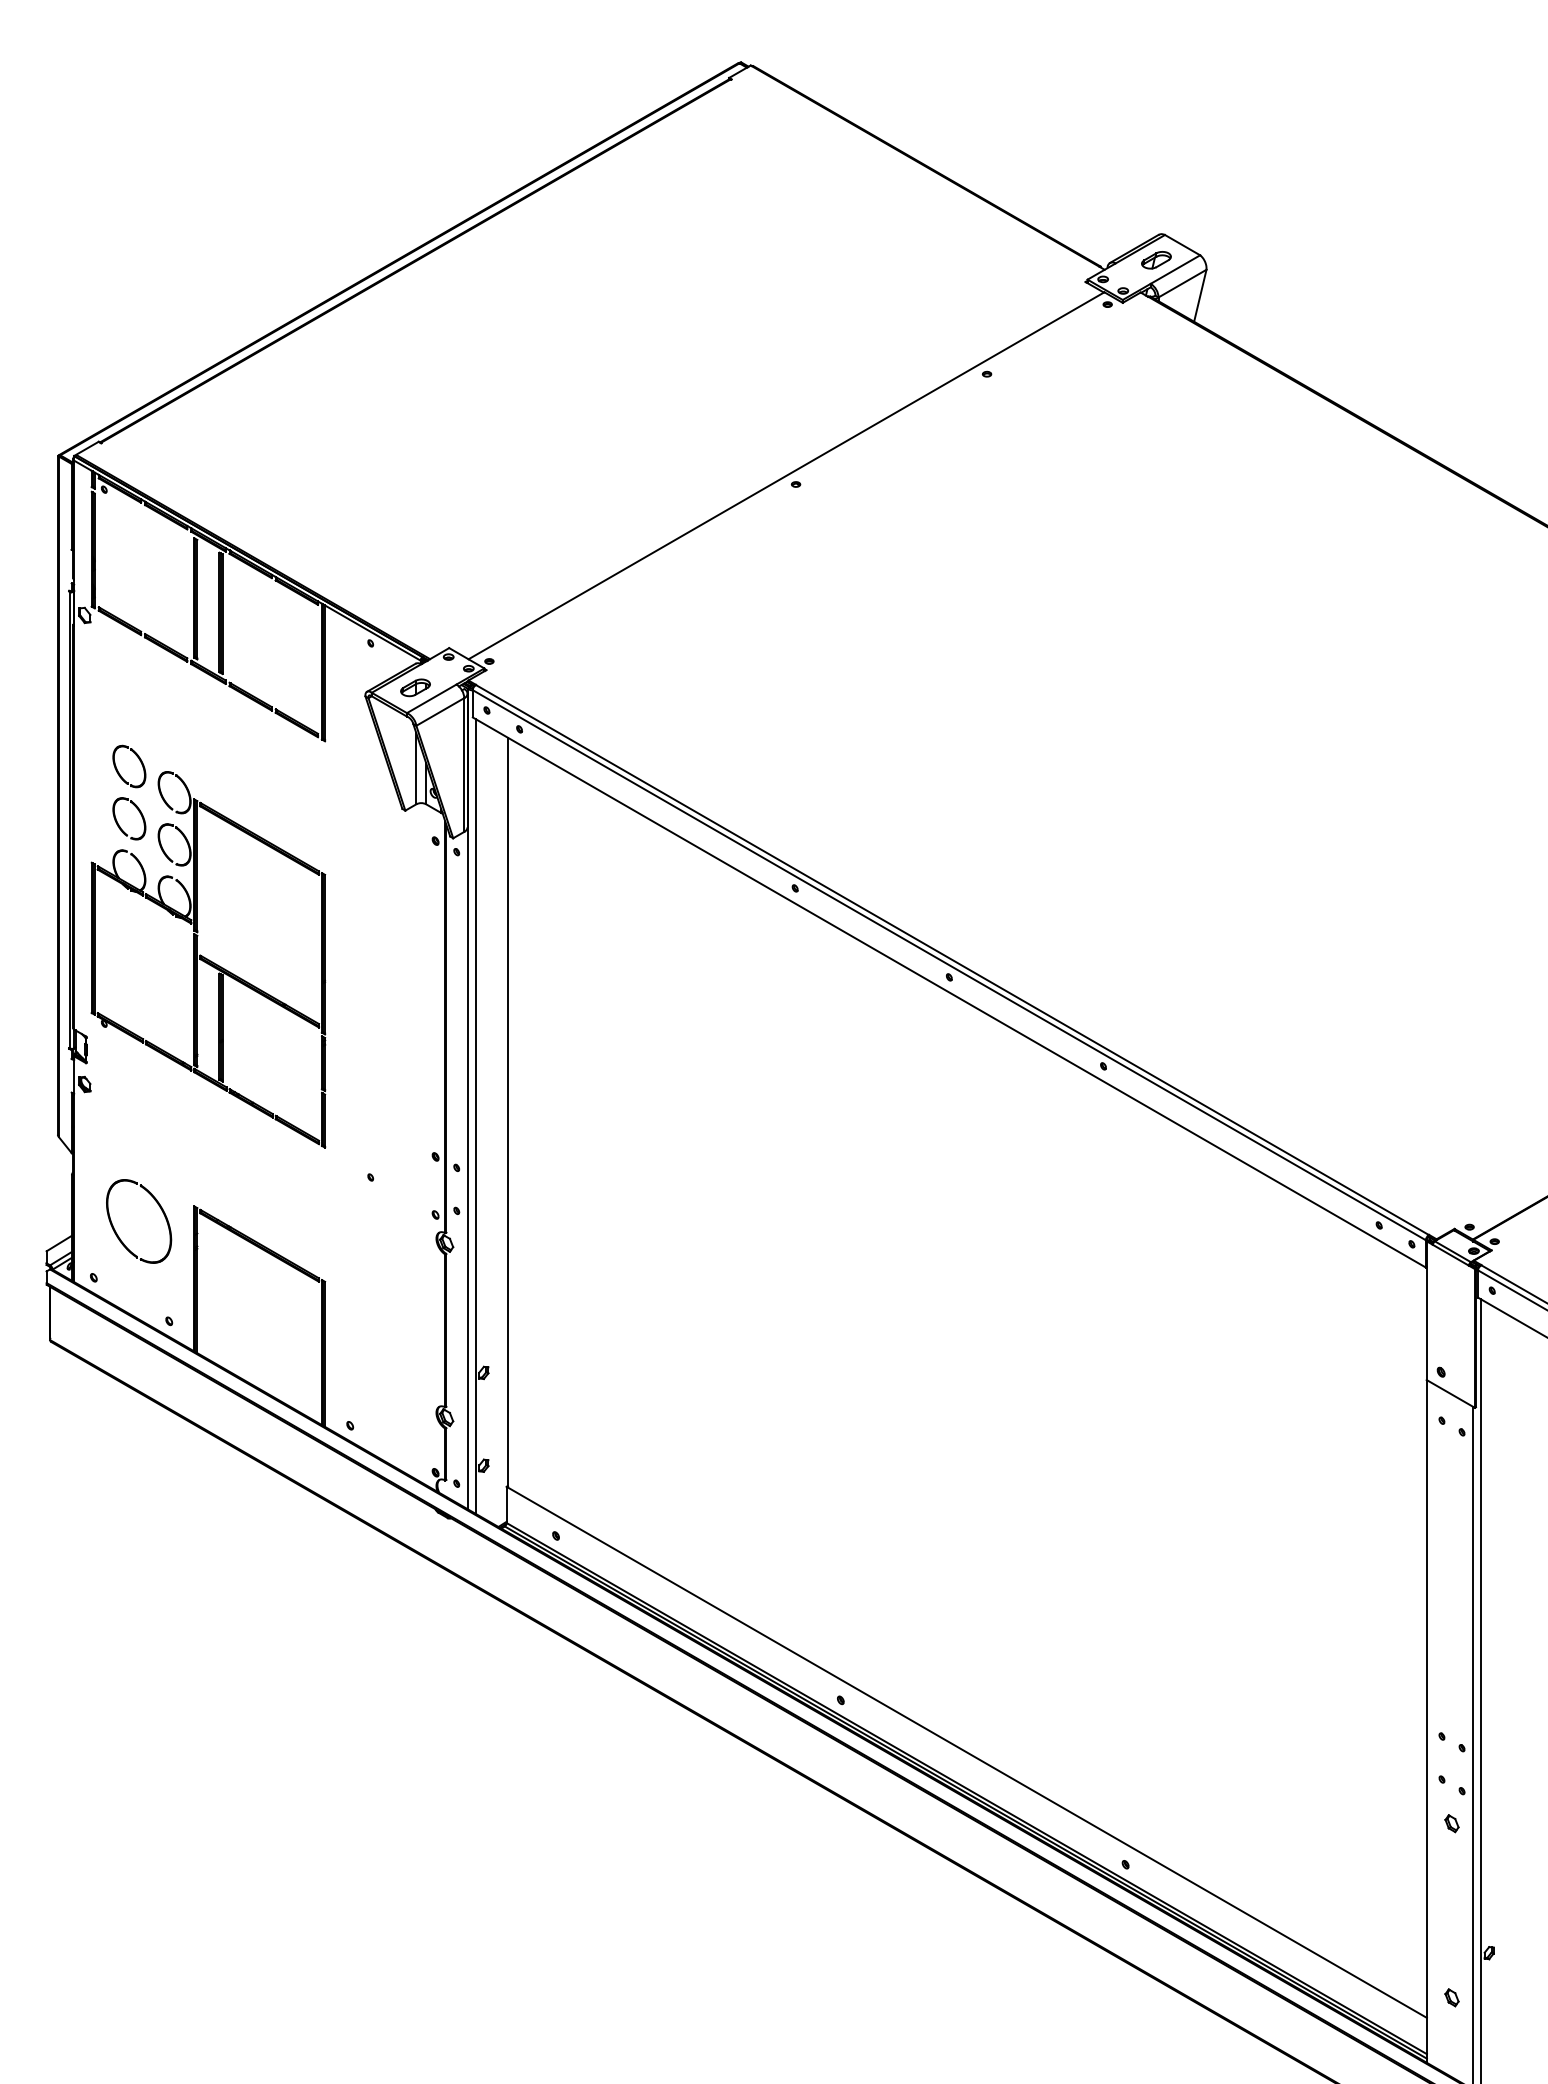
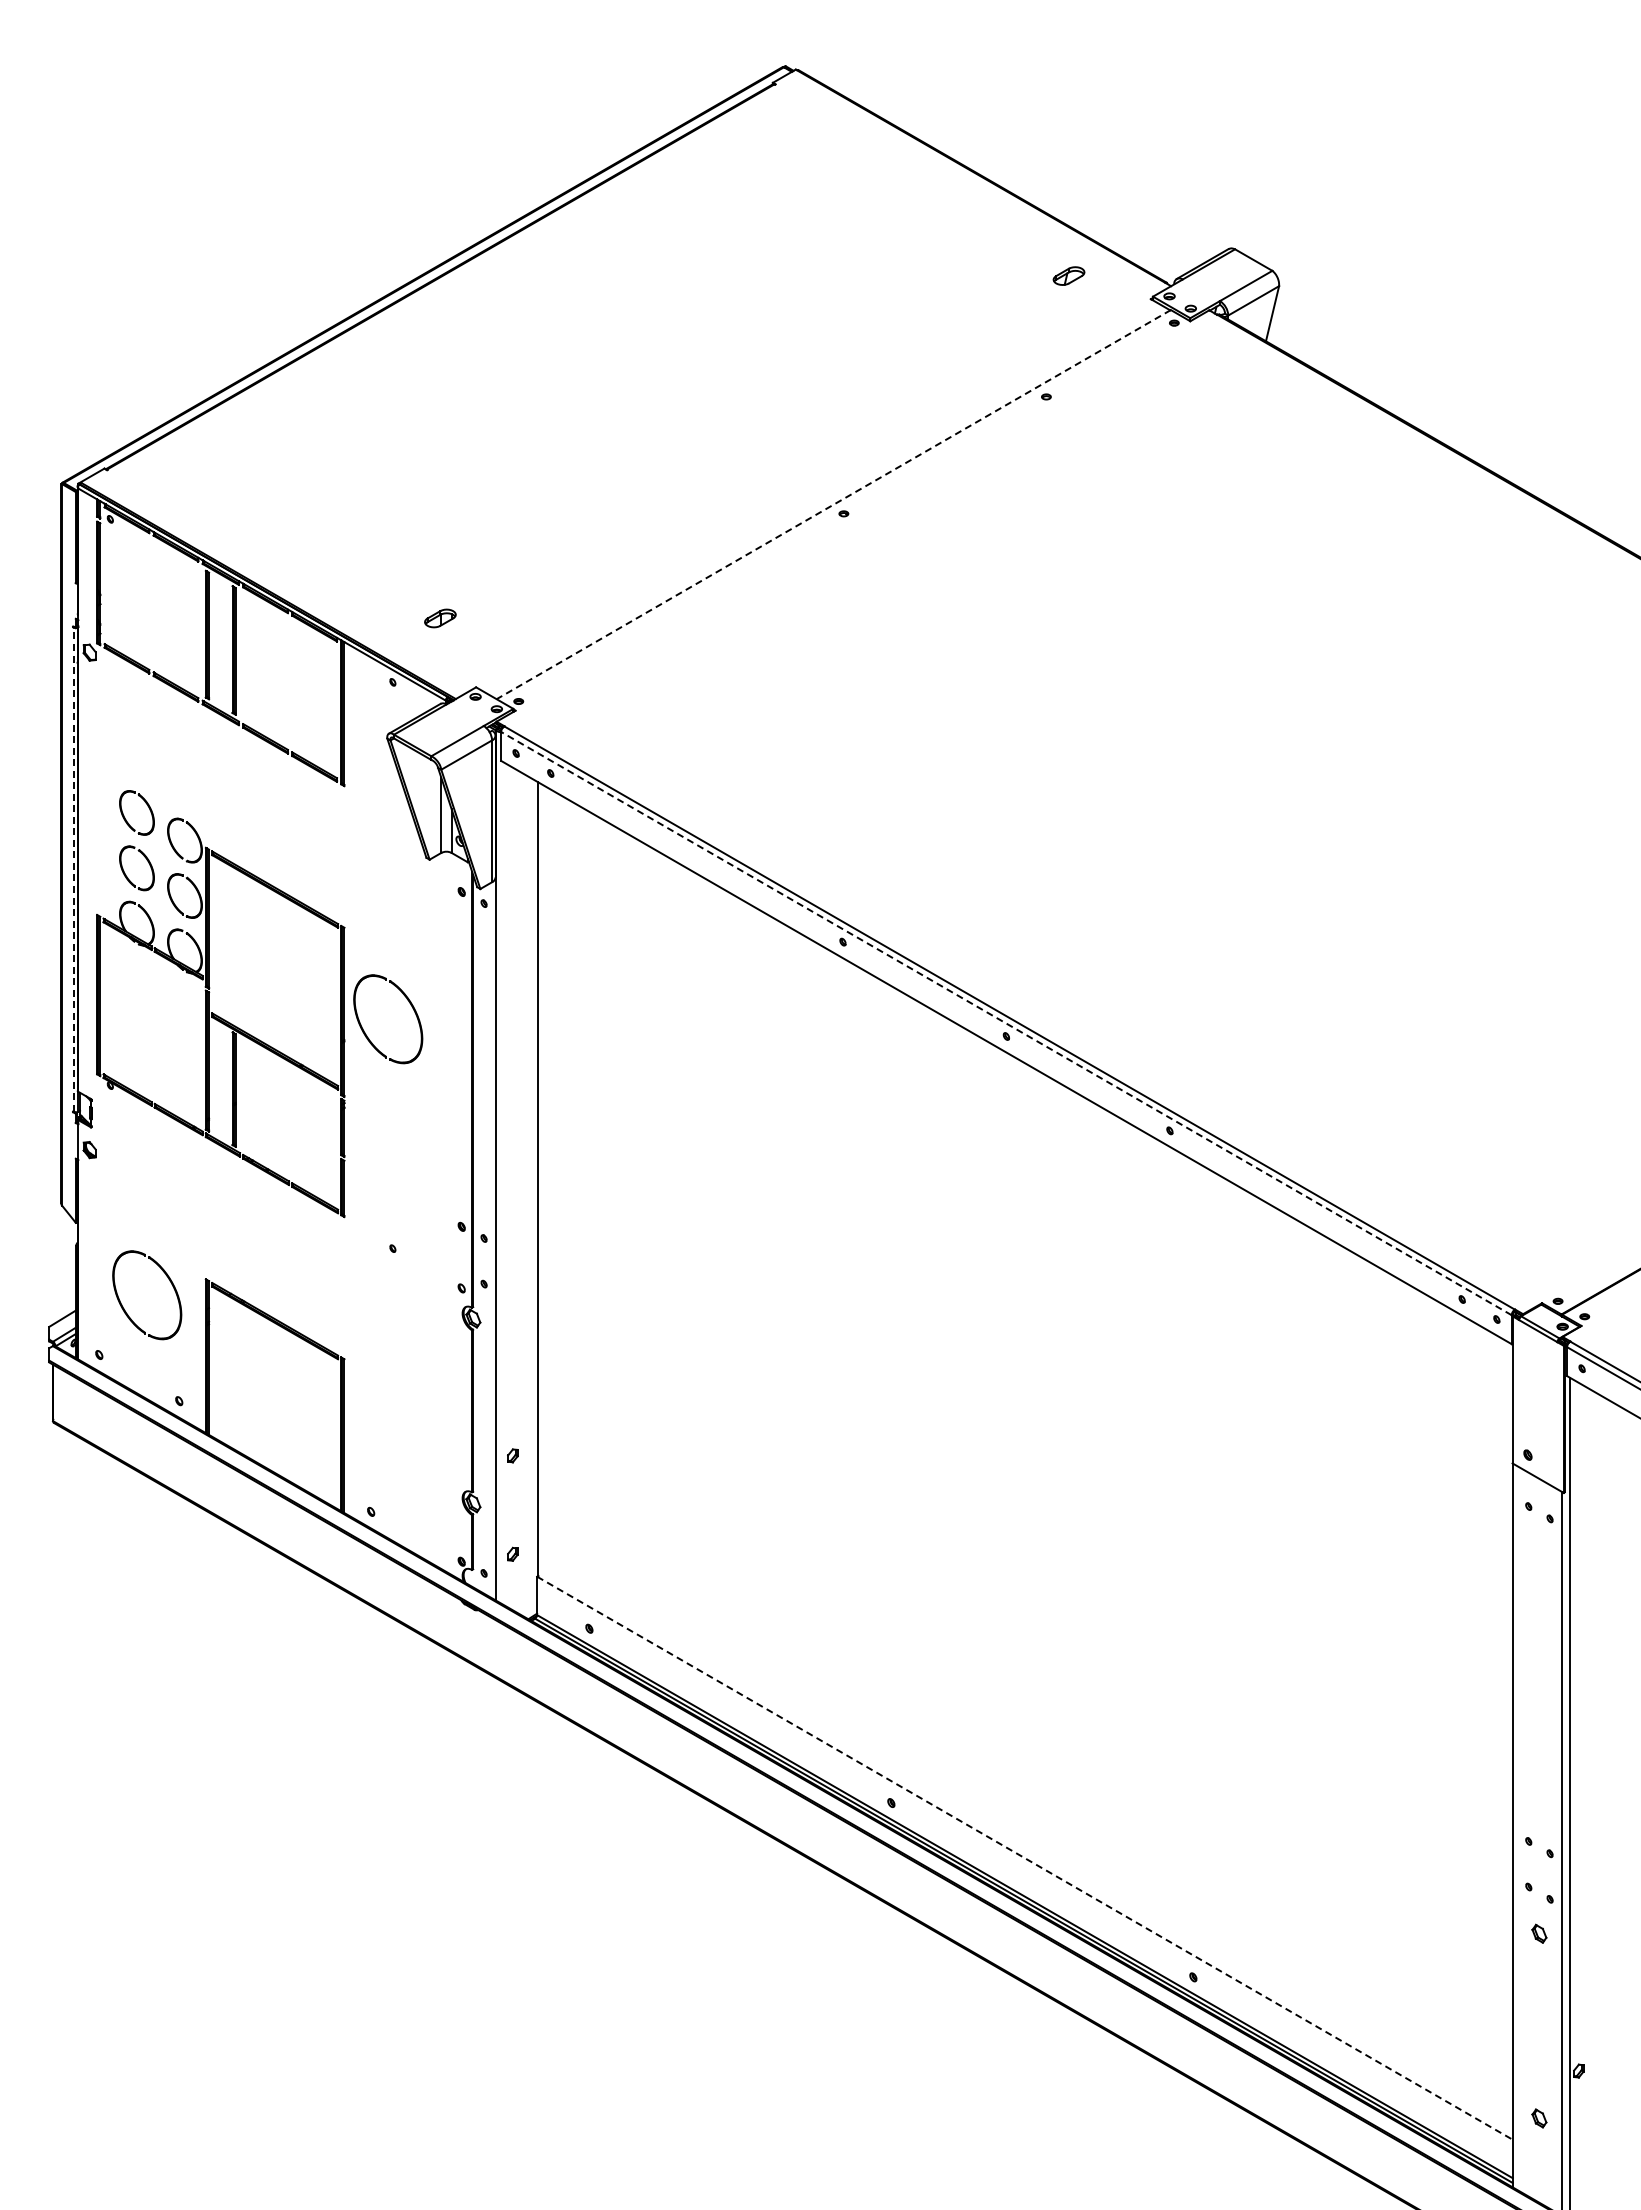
part: (1155, 259) -> (1068, 275), moved
line: (786, 475) -> (833, 504), solid -> dashed
part: (415, 687) -> (440, 618), moved
line: (69, 819) -> (73, 869), solid -> dashed
part: (387, 948) -> (410, 1005), added
line: (949, 965) -> (1006, 1023), solid -> dashed
line: (475, 1116) -> (504, 1183), removed
line: (967, 1752) -> (1025, 1858), solid -> dashed

